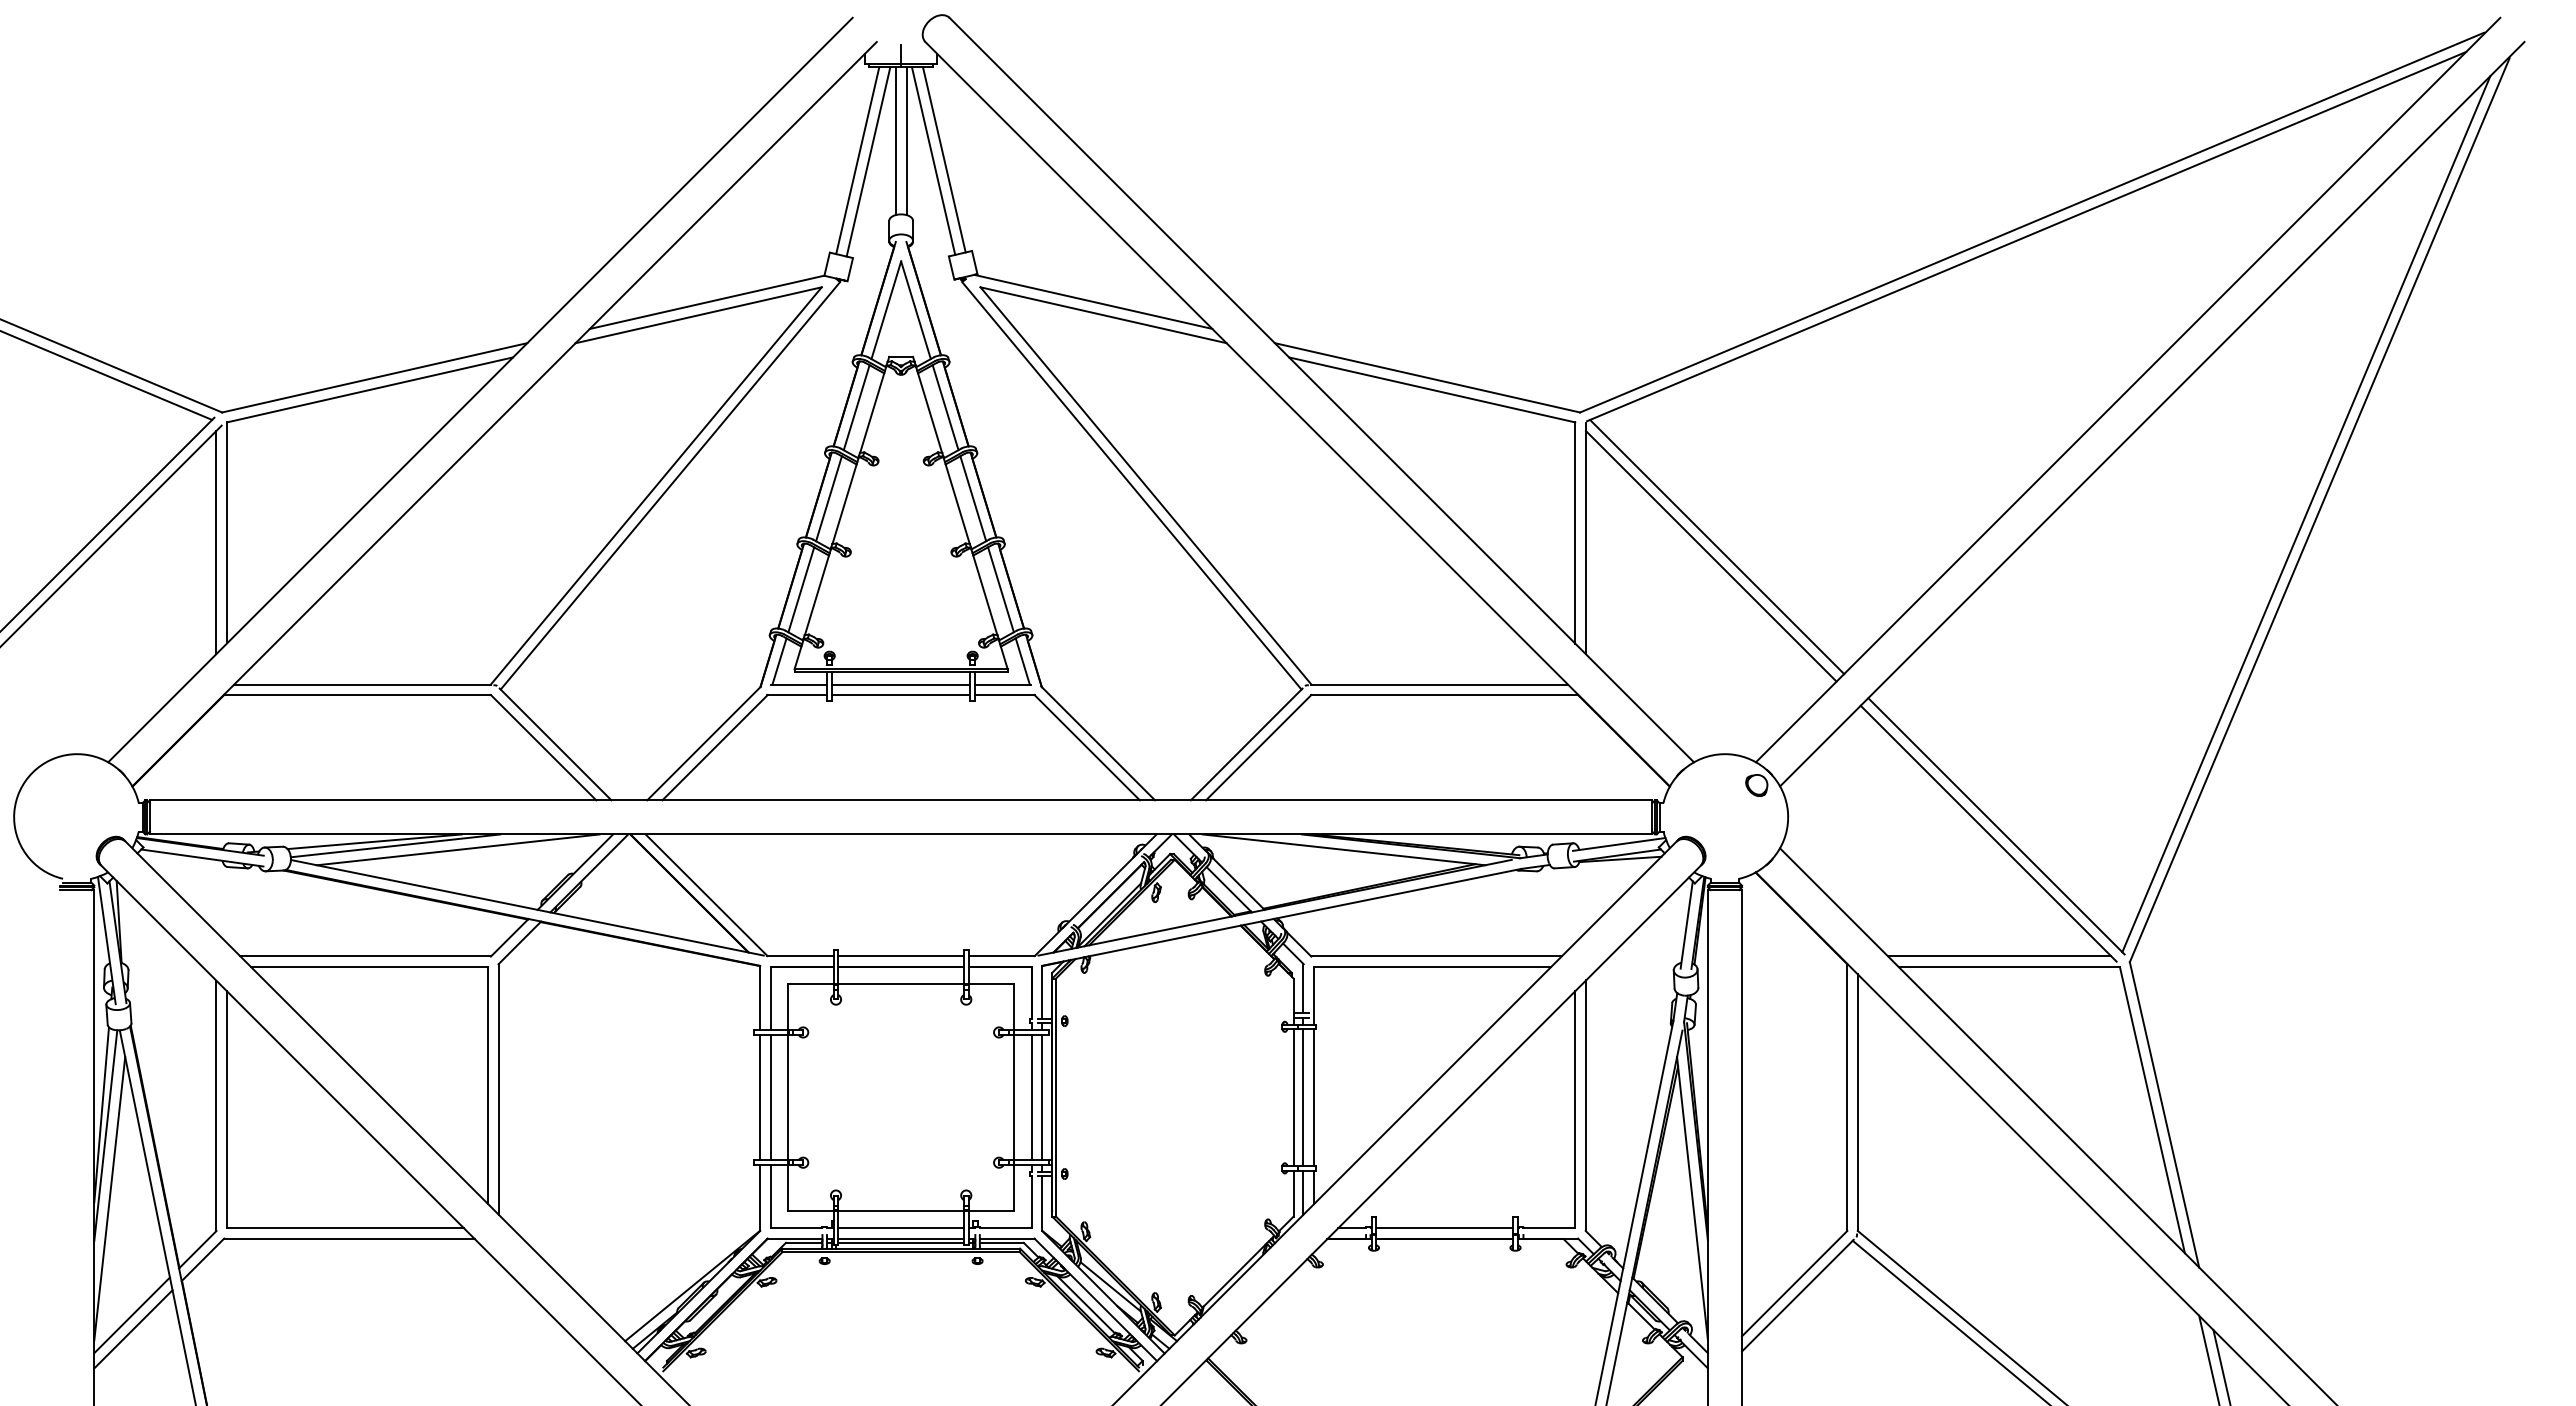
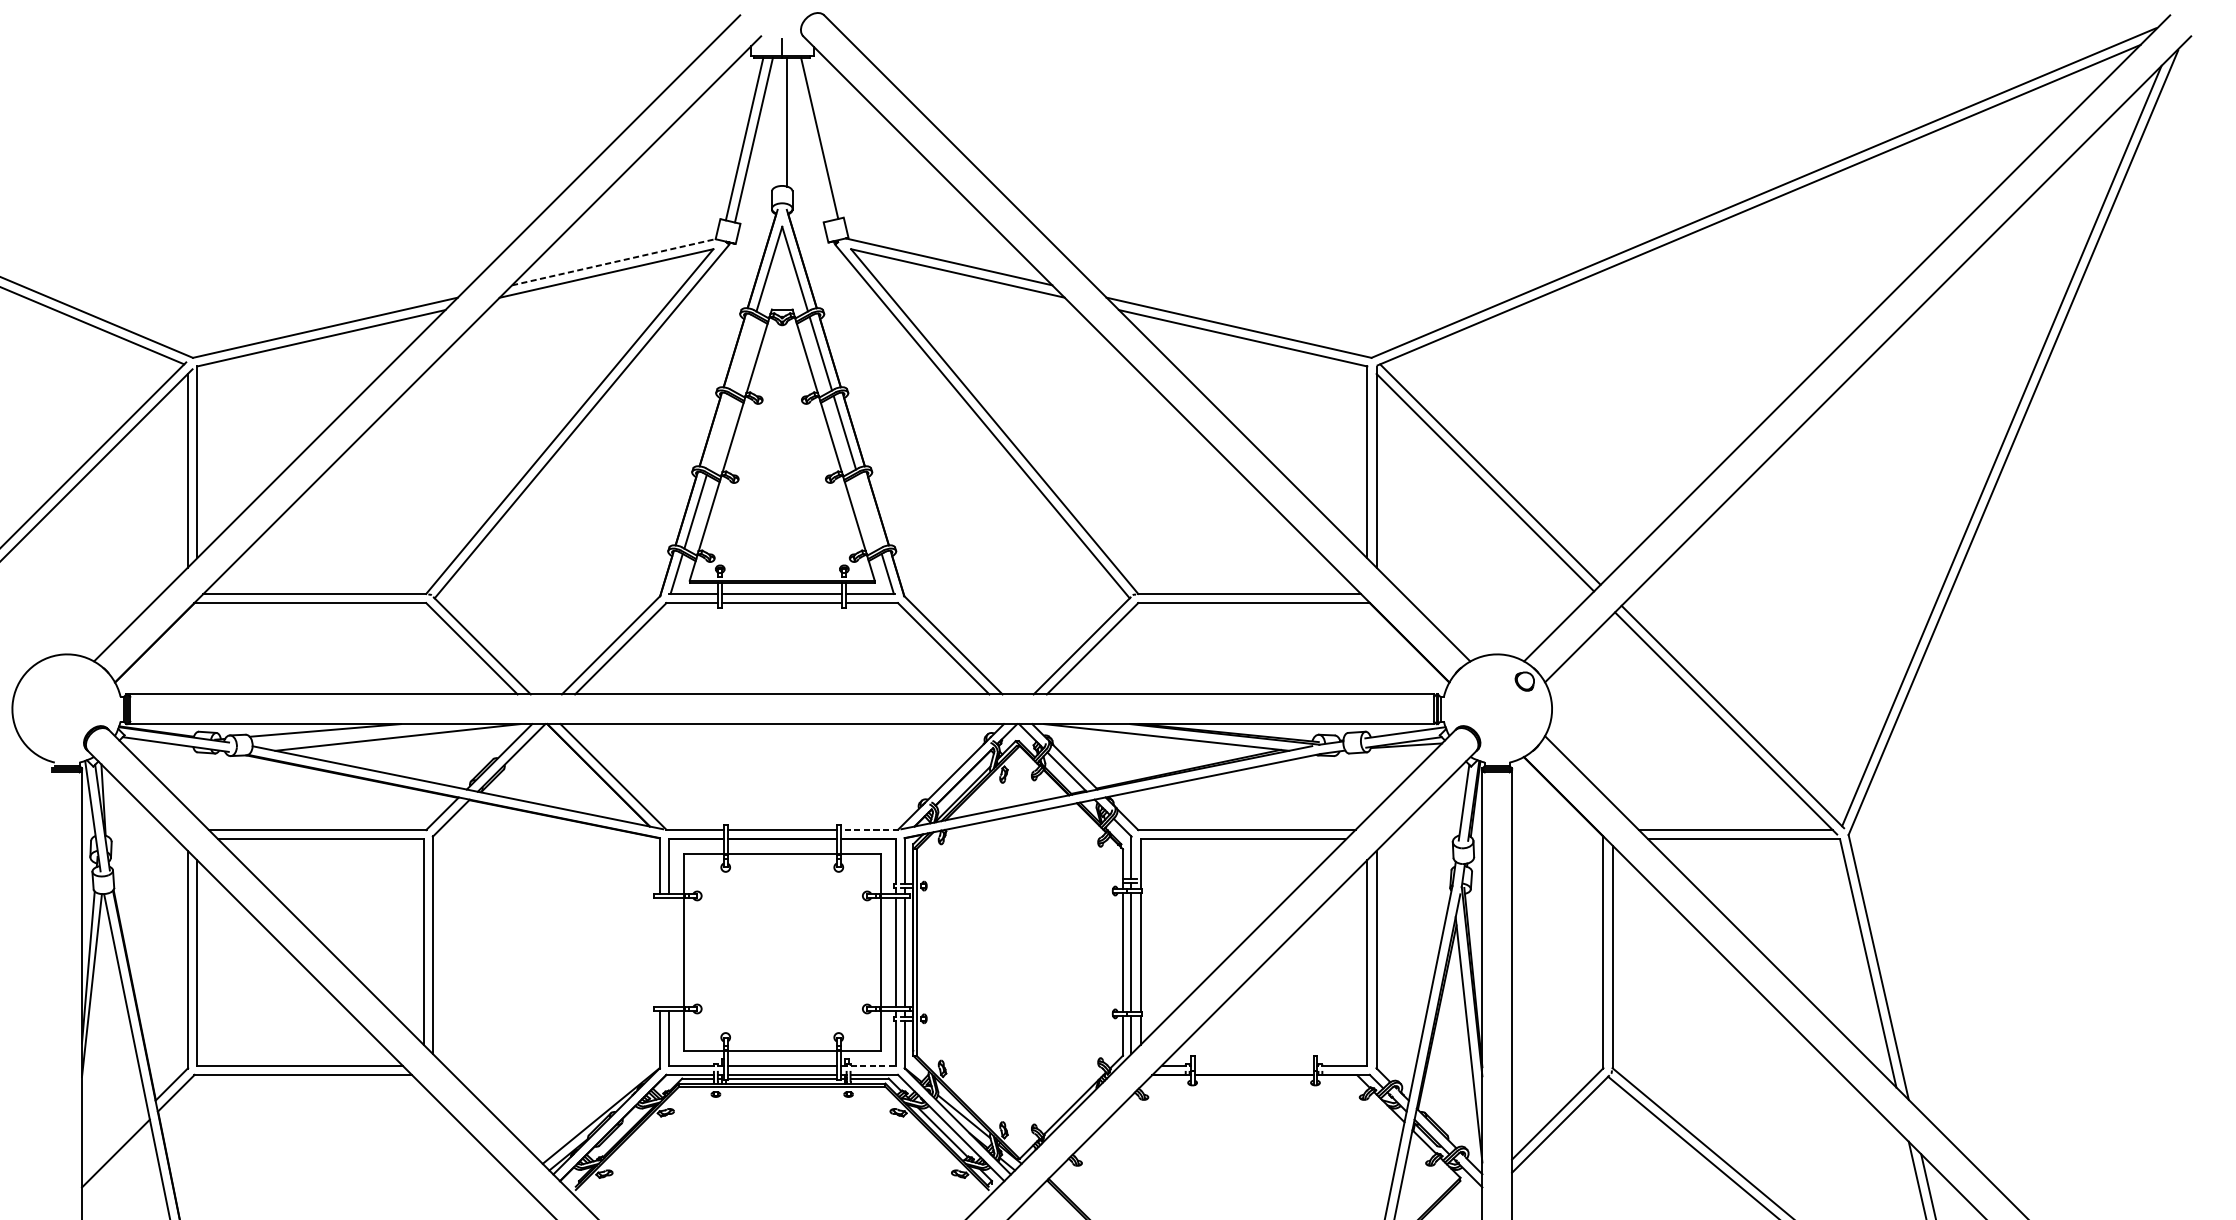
line: (895, 141) -> (777, 122), removed
line: (933, 160) -> (810, 139), removed
line: (707, 302) -> (614, 262), solid -> dashed
line: (856, 407) -> (743, 353), removed
line: (828, 498) -> (719, 432), removed
line: (1000, 589) -> (868, 511), removed
line: (395, 845) -> (343, 733), removed
line: (1001, 955) -> (869, 829), solid -> dashed
line: (759, 1097) -> (659, 952), removed
line: (770, 1097) -> (668, 952), removed
line: (109, 1198) -> (95, 1040), removed
line: (1005, 1228) -> (872, 1066), solid -> dashed
line: (1444, 1228) -> (1253, 1066), removed
line: (131, 1315) -> (114, 1141), removed

